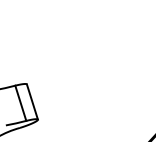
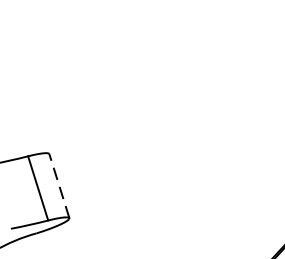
line: (32, 101) -> (59, 185), solid -> dashed

